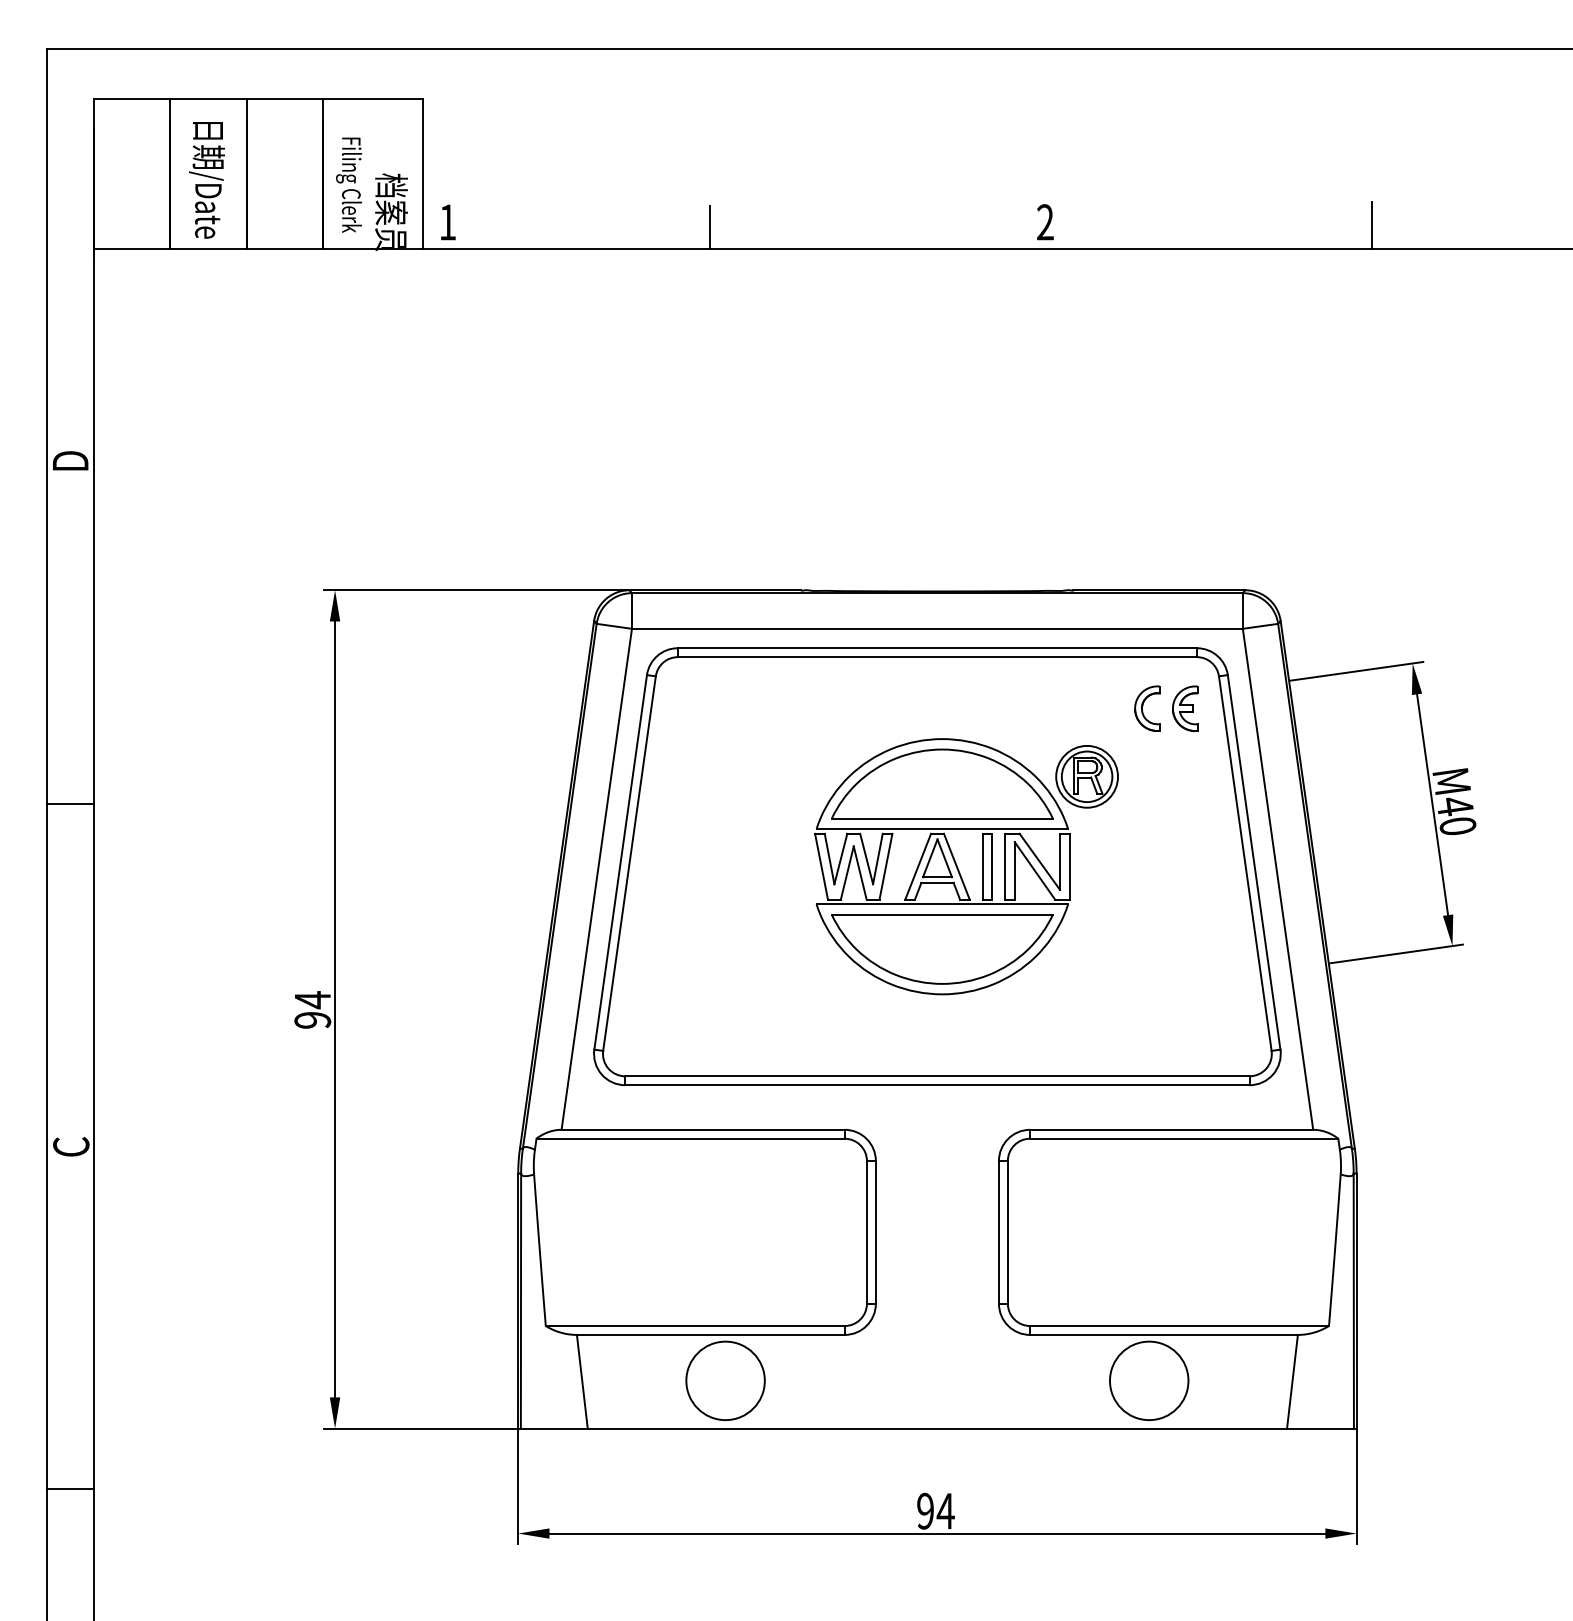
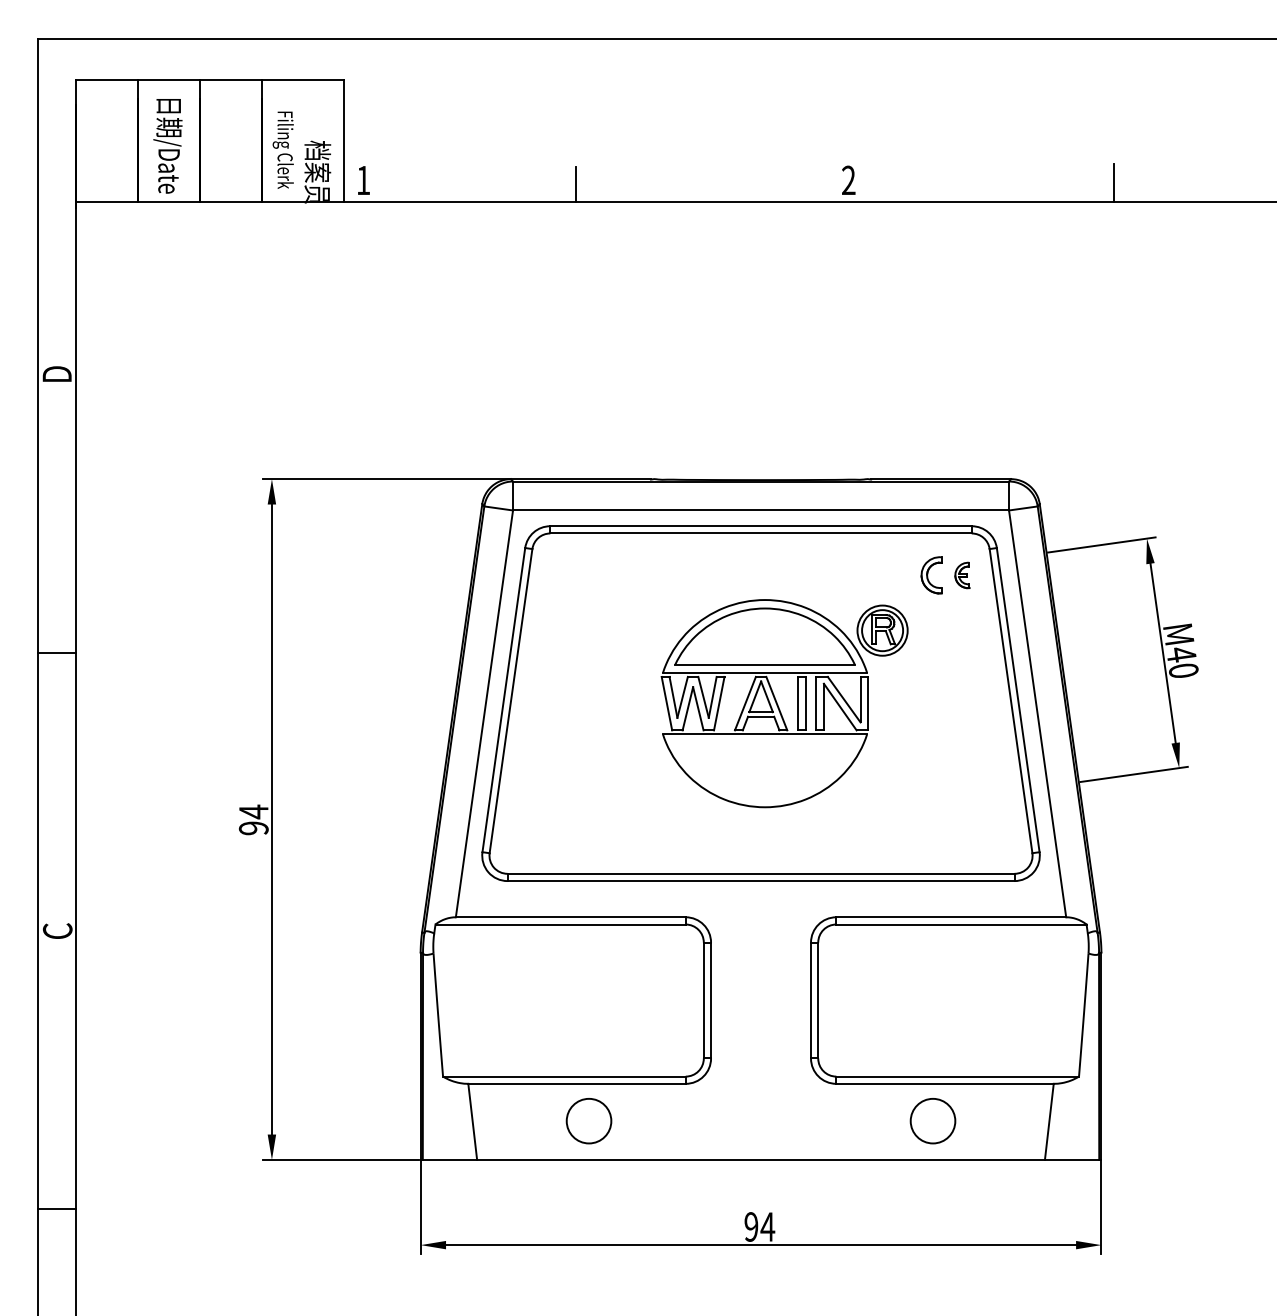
part: (1185, 708) -> (962, 575), size x0.7
part: (942, 949) -> (765, 770), removed
circle: (725, 1380) -> (588, 1120), size x0.7
circle: (1148, 1380) -> (932, 1120), size x0.7

